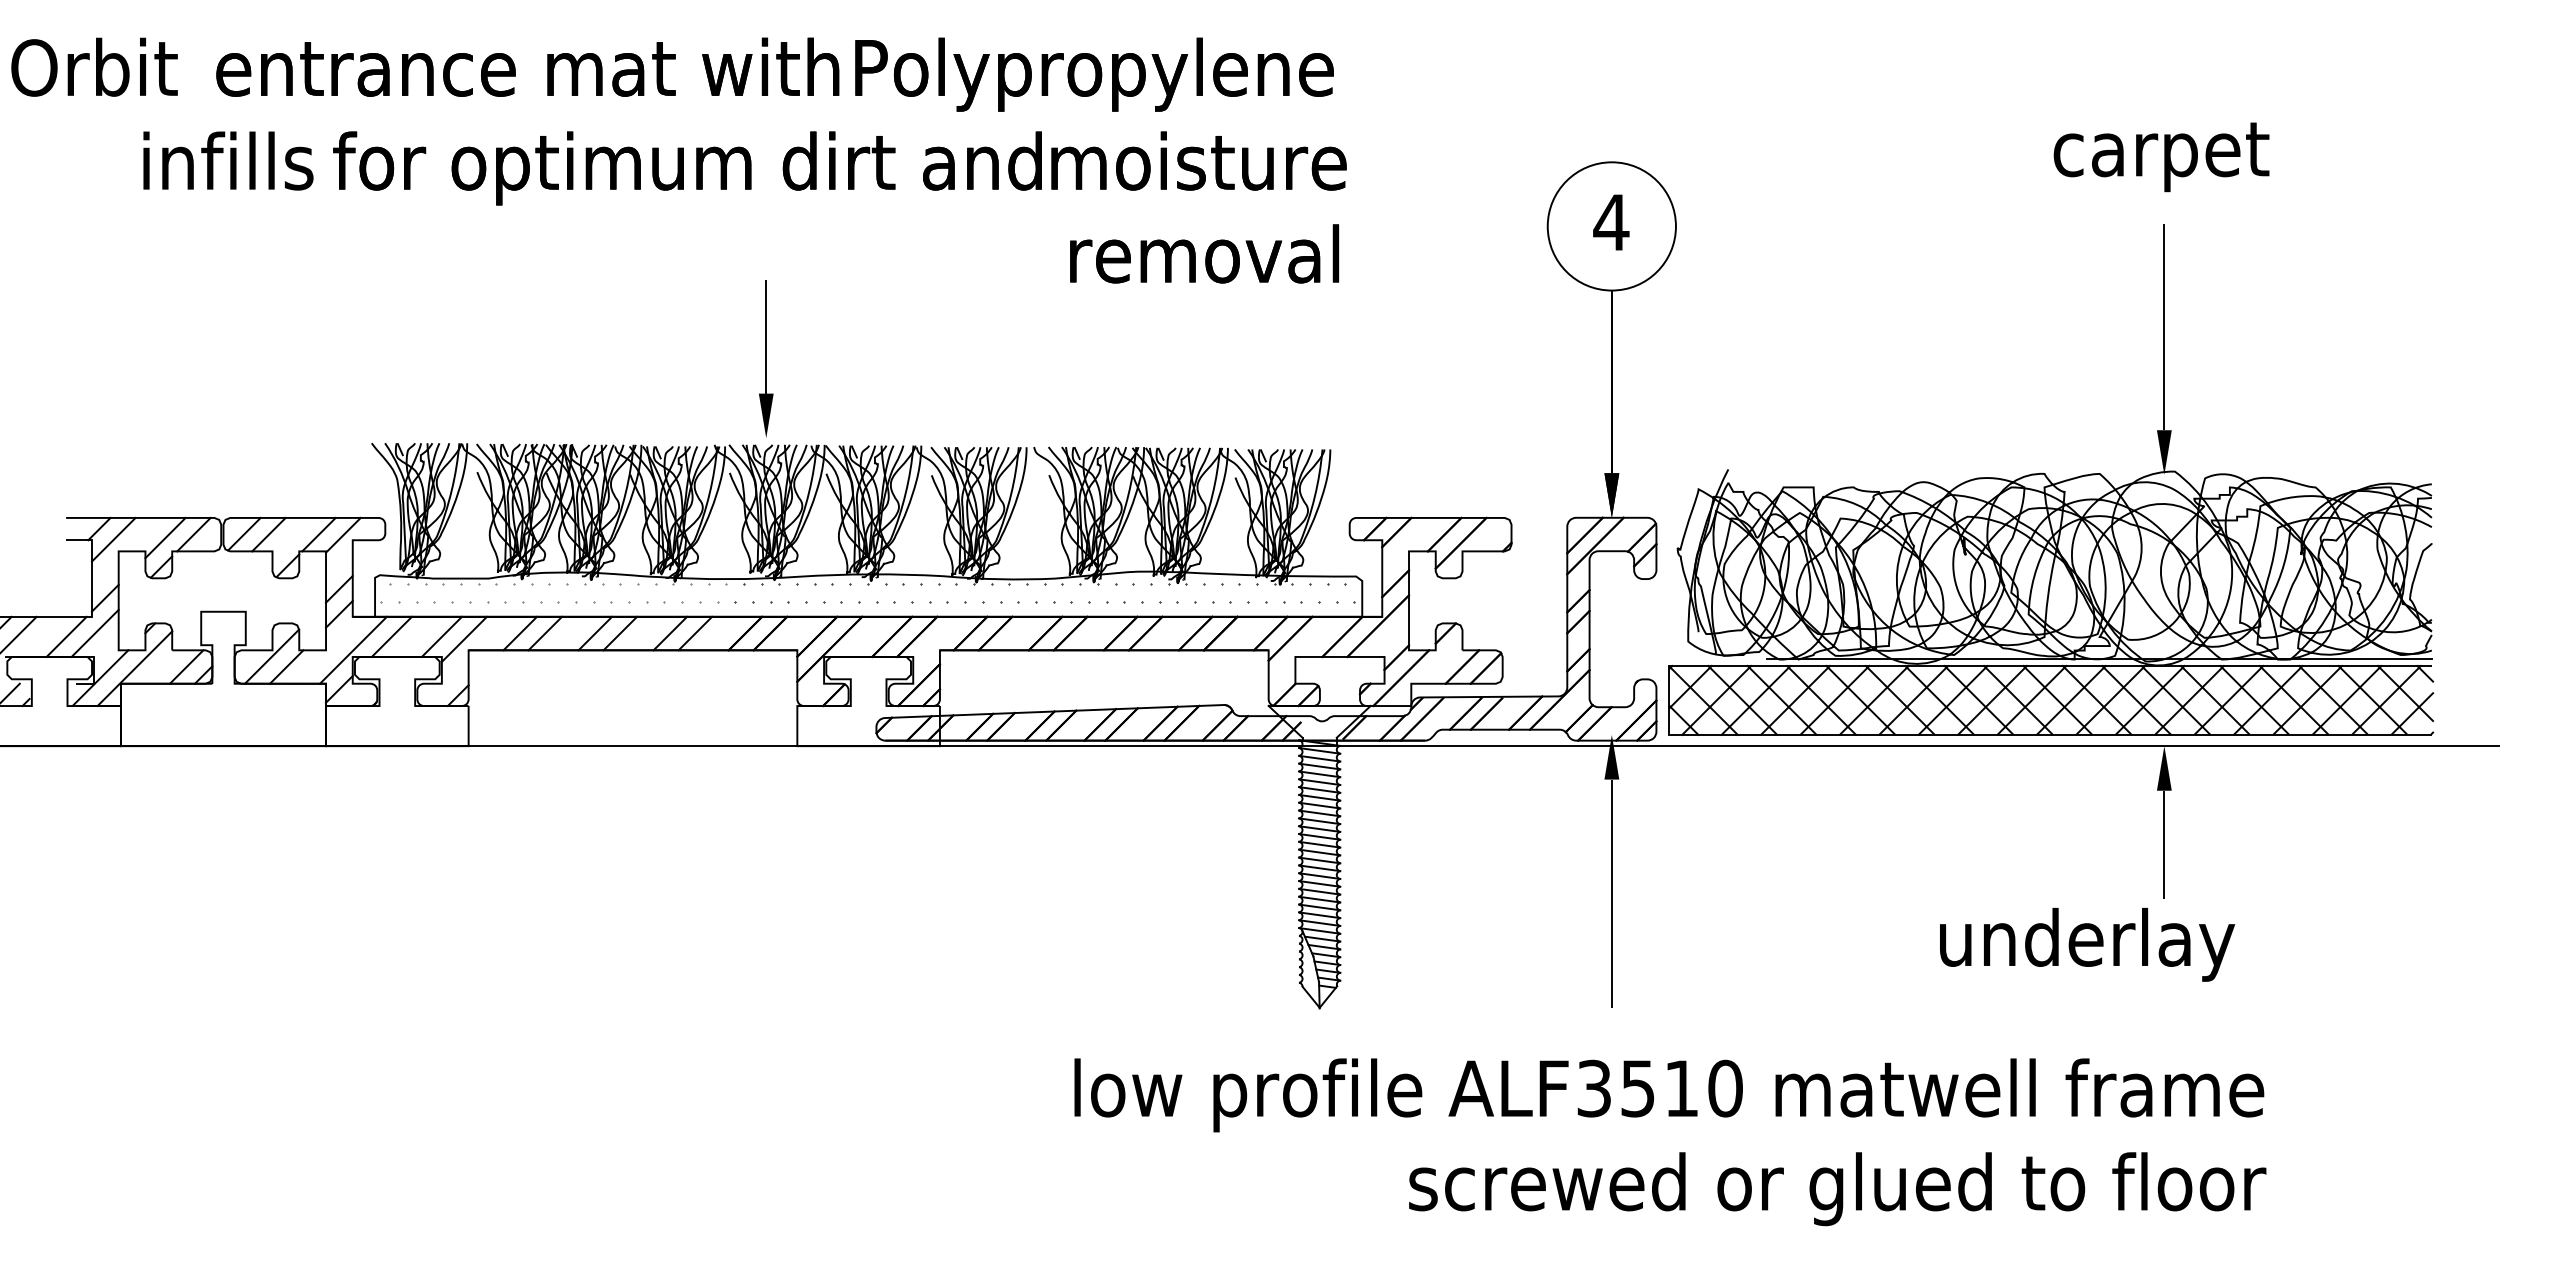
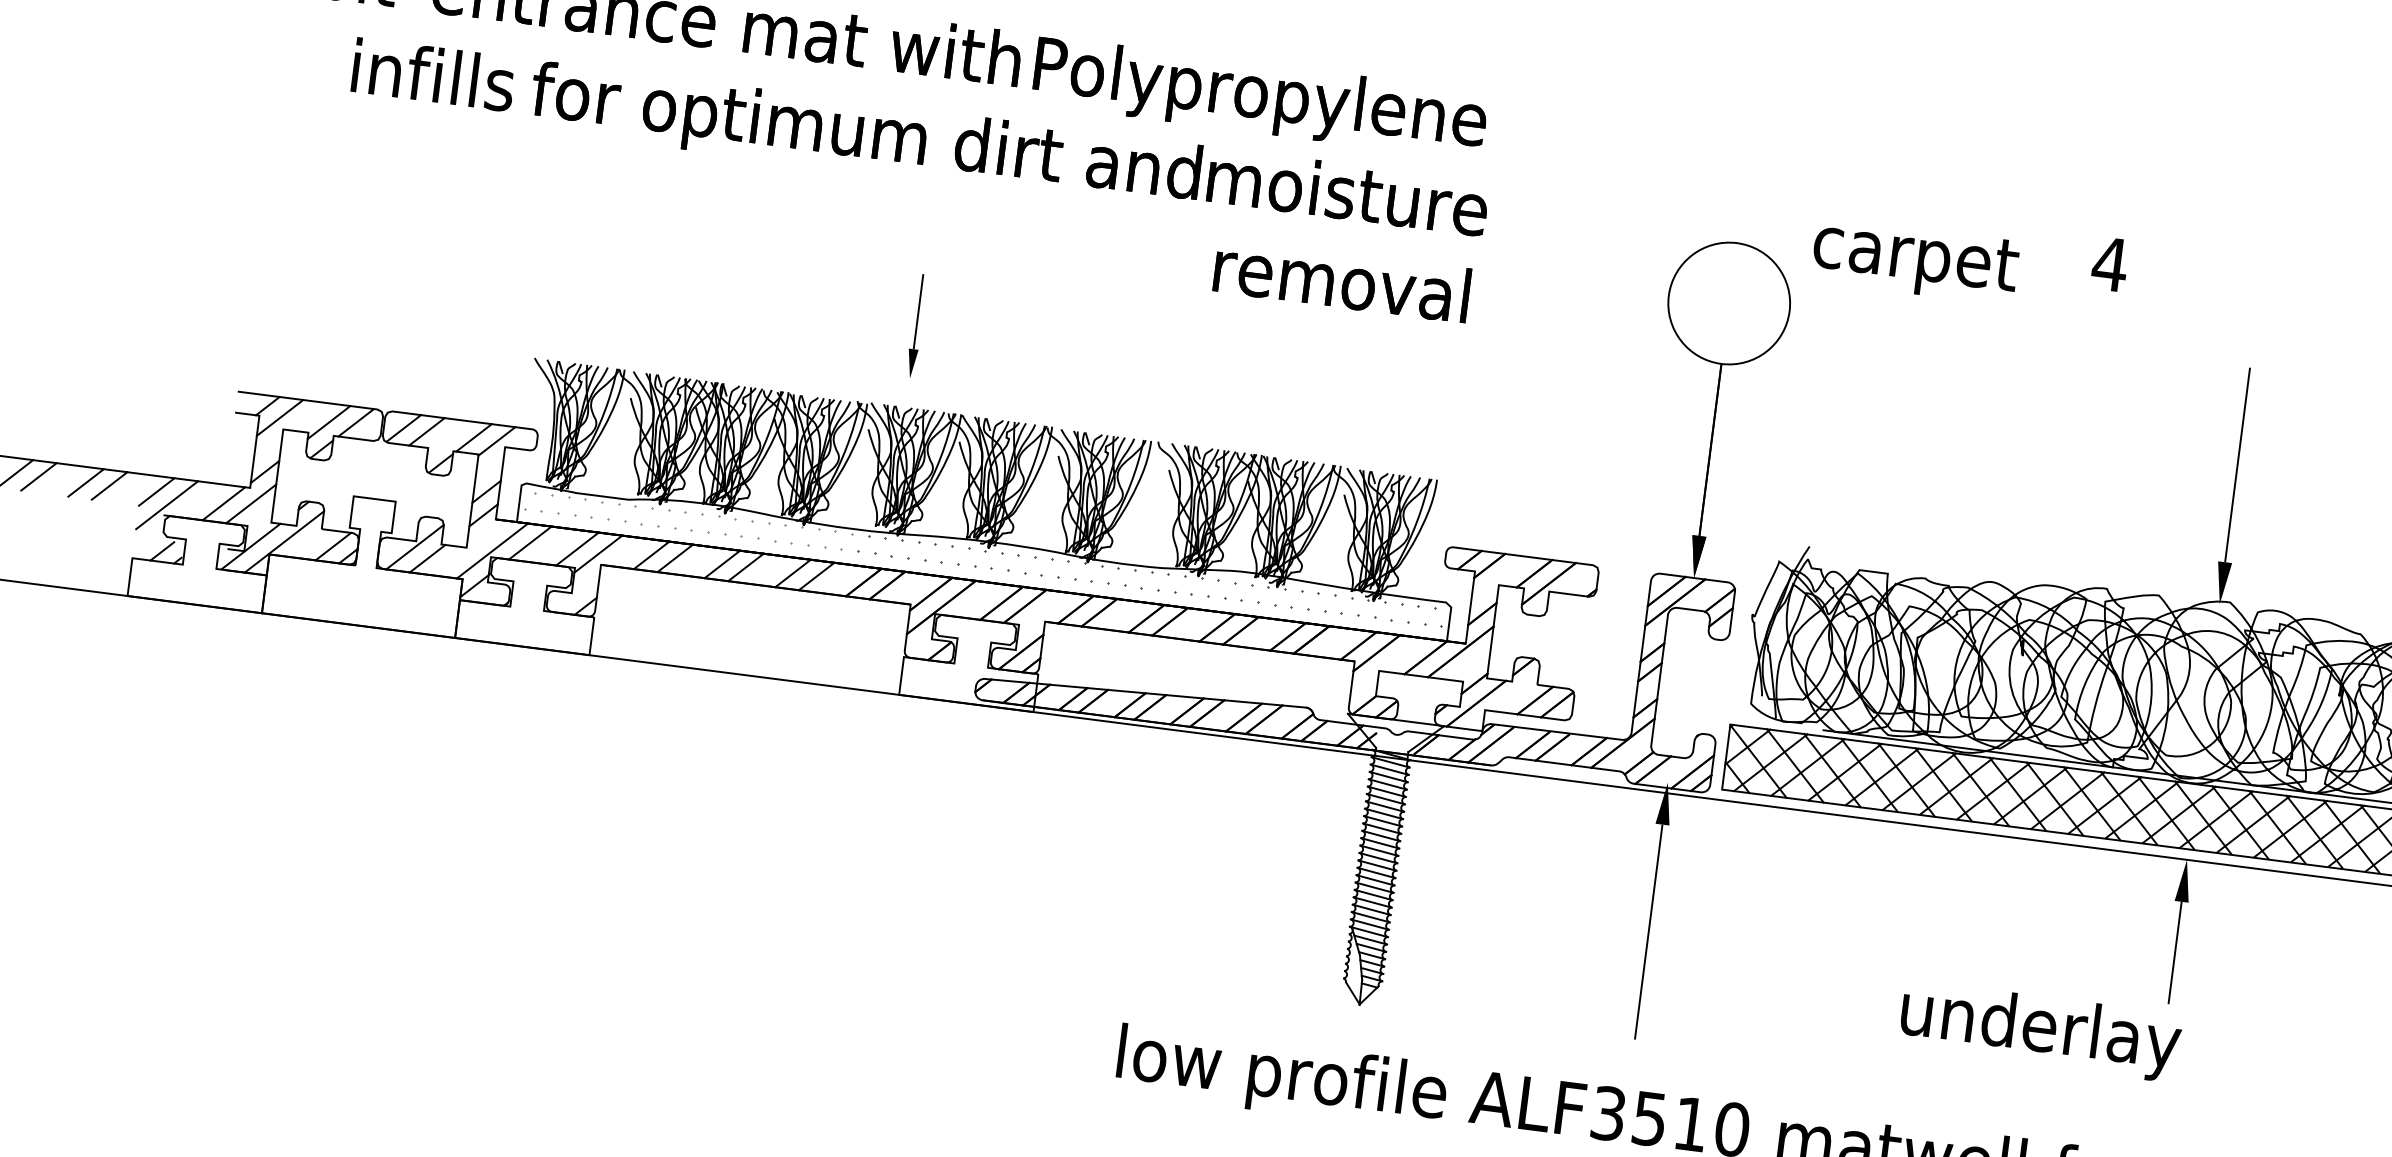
text: (2161, 157) -> (1915, 261), moved
text: (1611, 222) -> (2110, 264), moved
part: (766, 358) -> (916, 325), size x0.7
text: (2087, 944) -> (2040, 1031), moved

